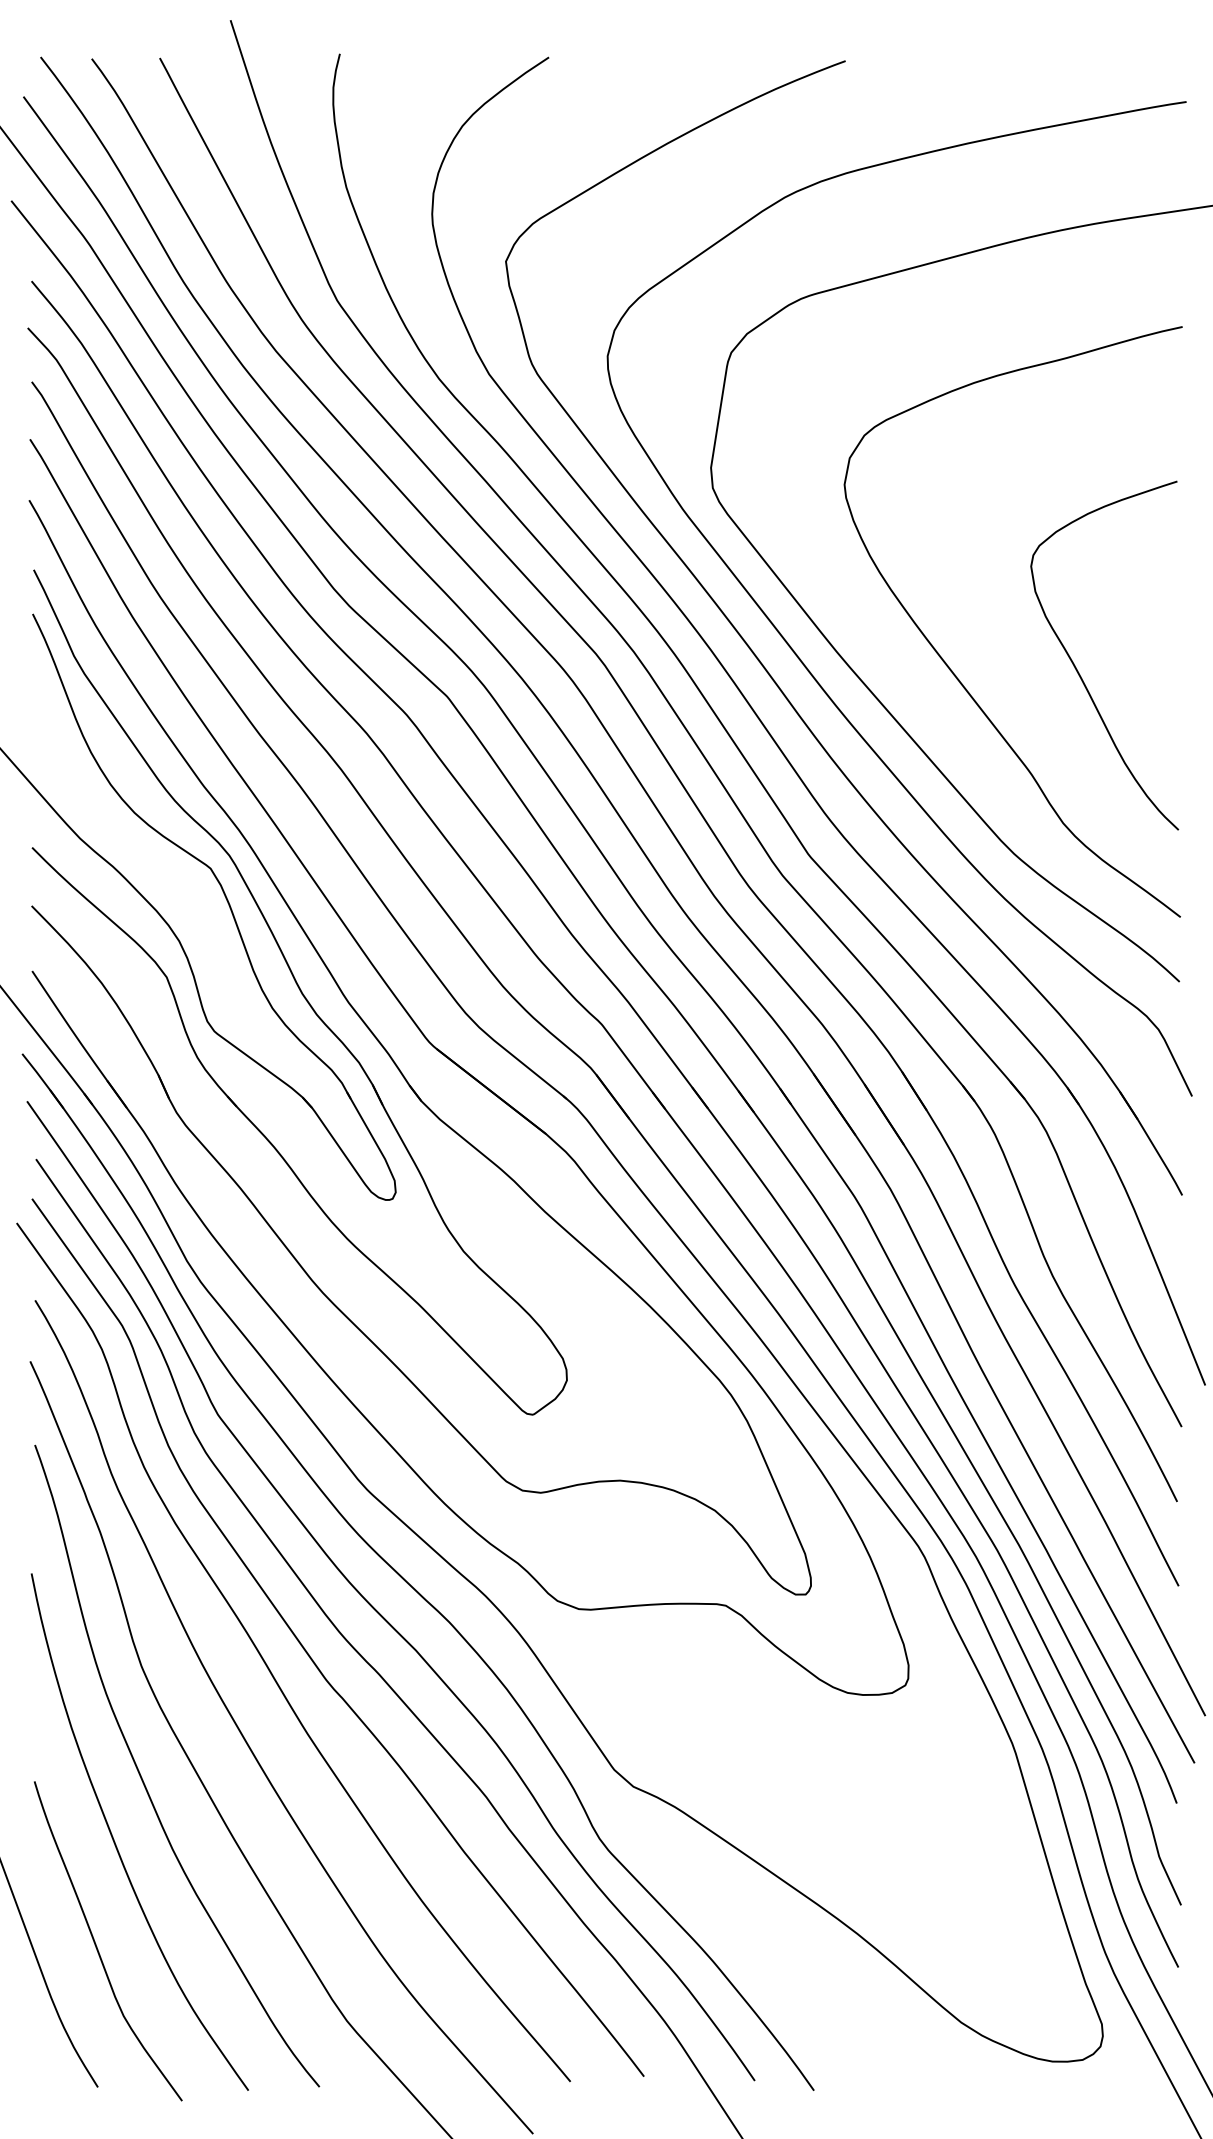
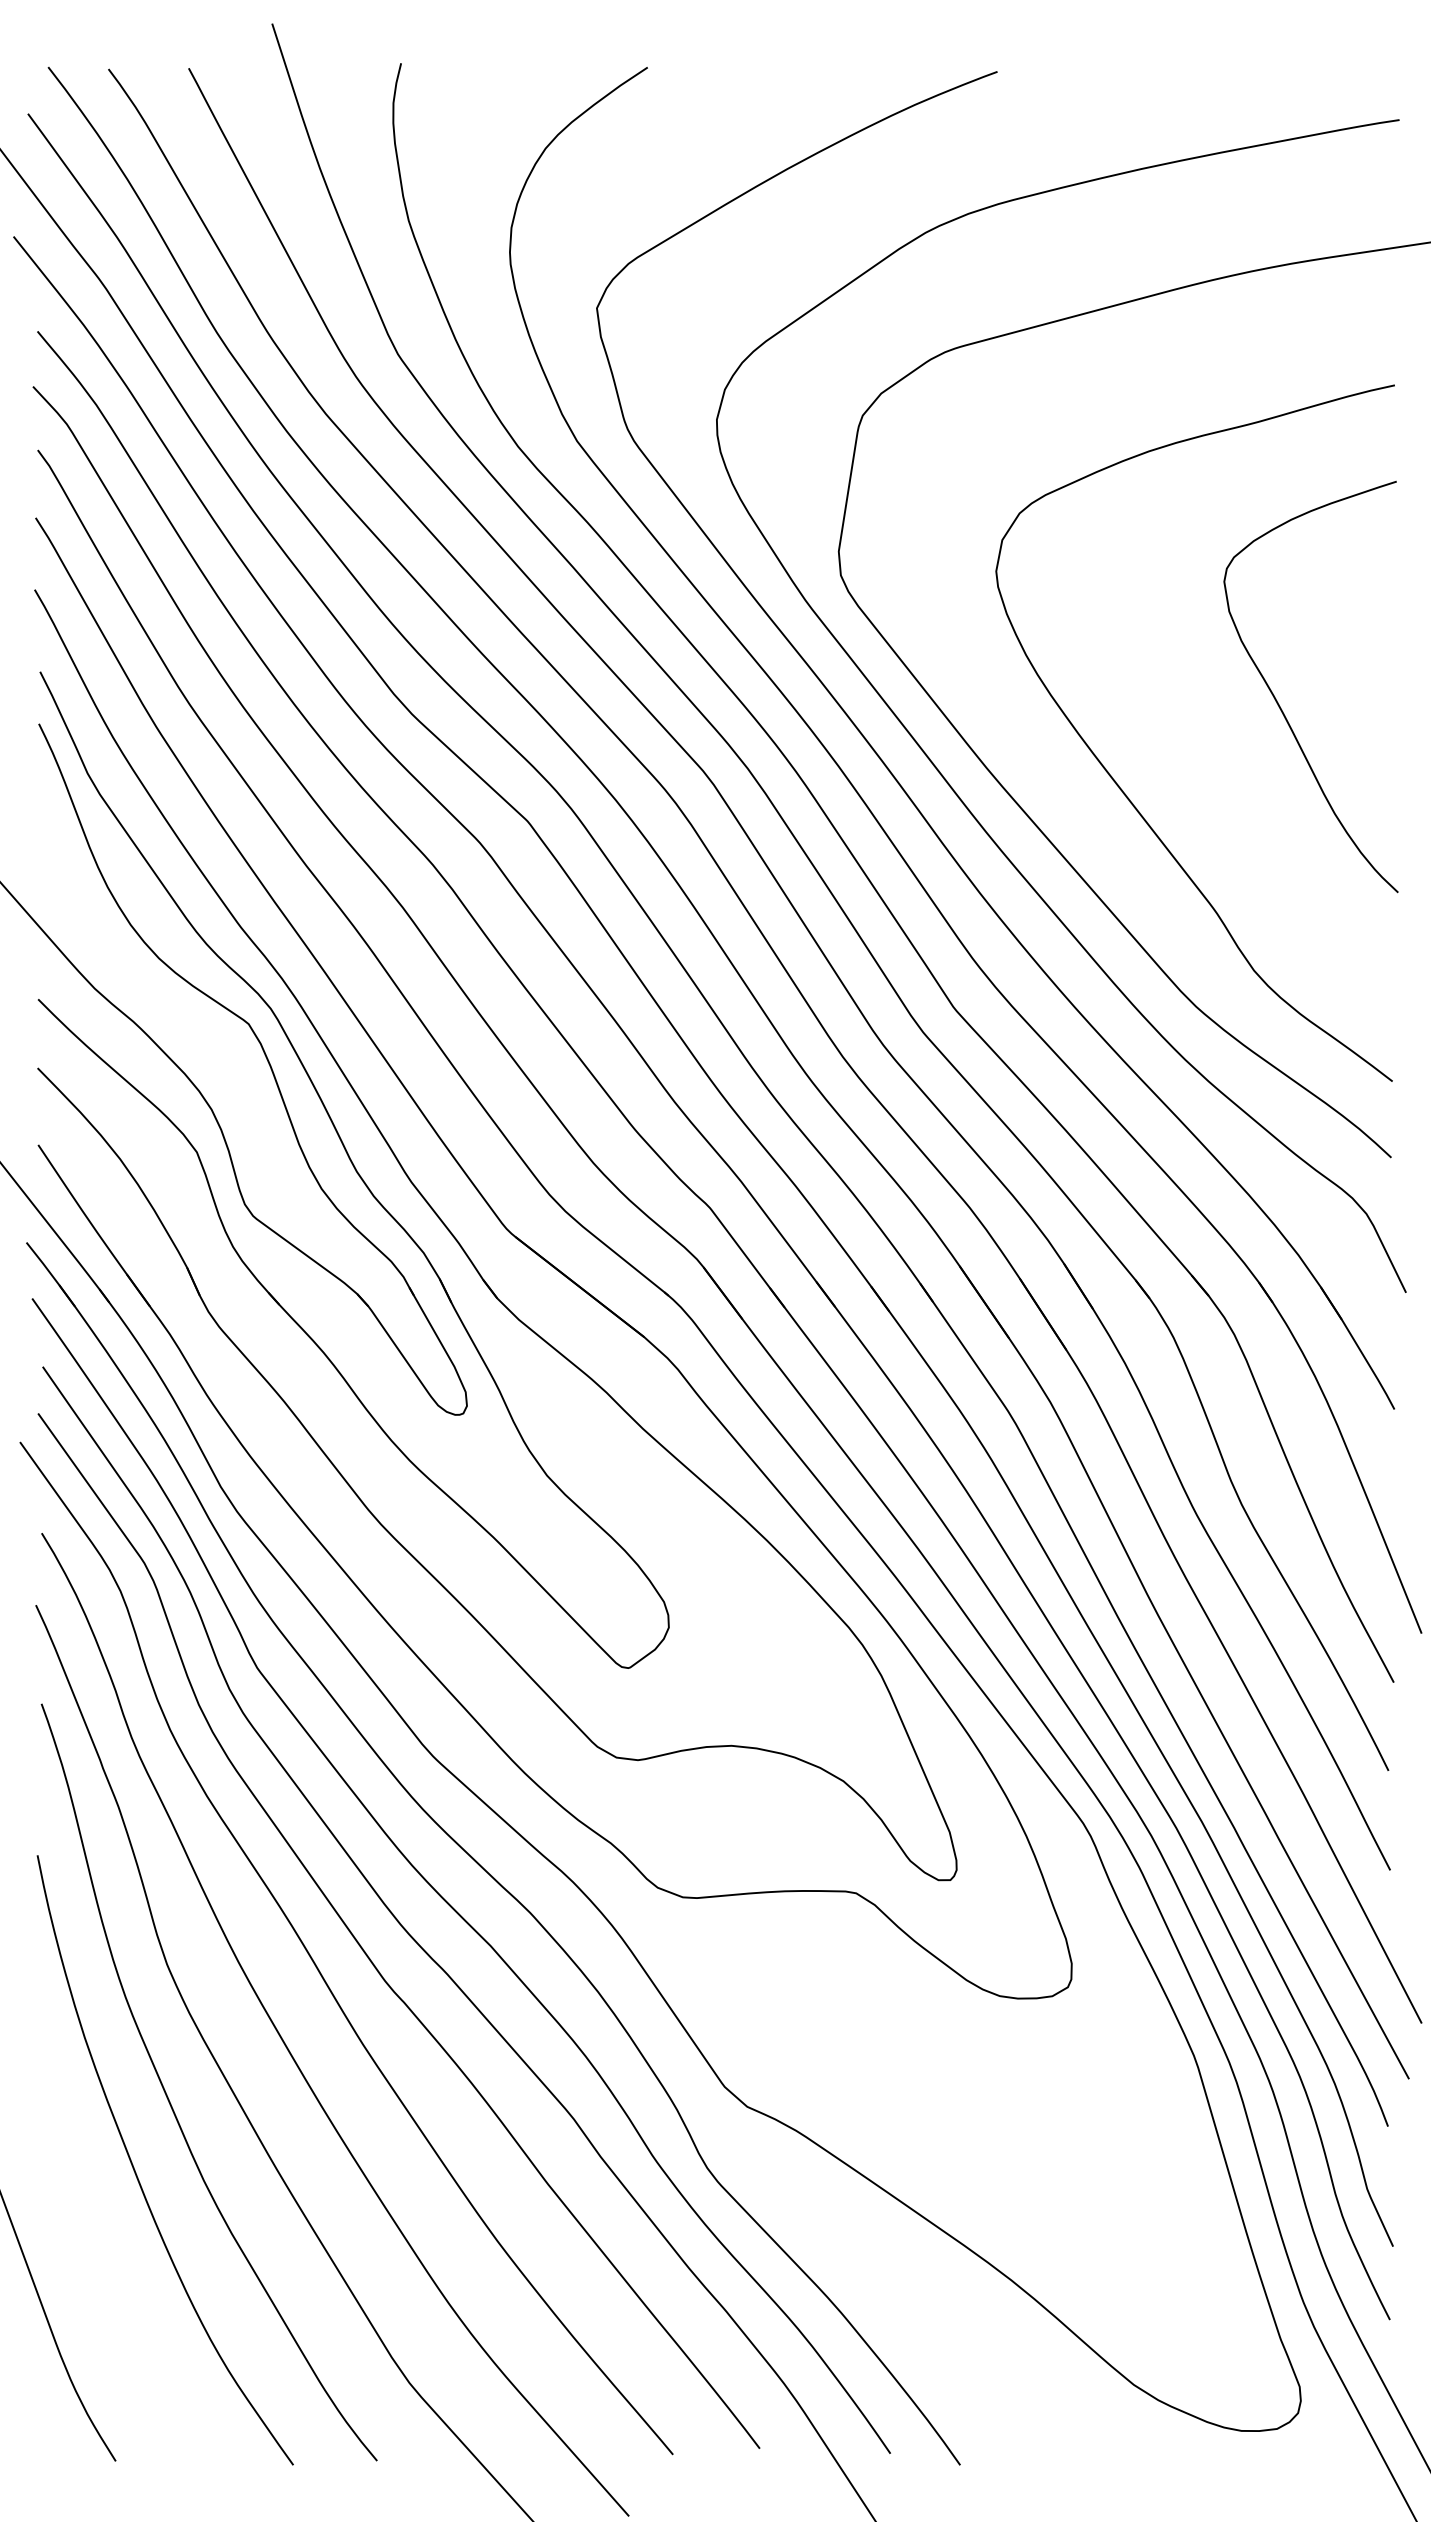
curve: (1077, 668) -> (1278, 702), moved
curve: (96, 1945) -> (114, 2293), removed

